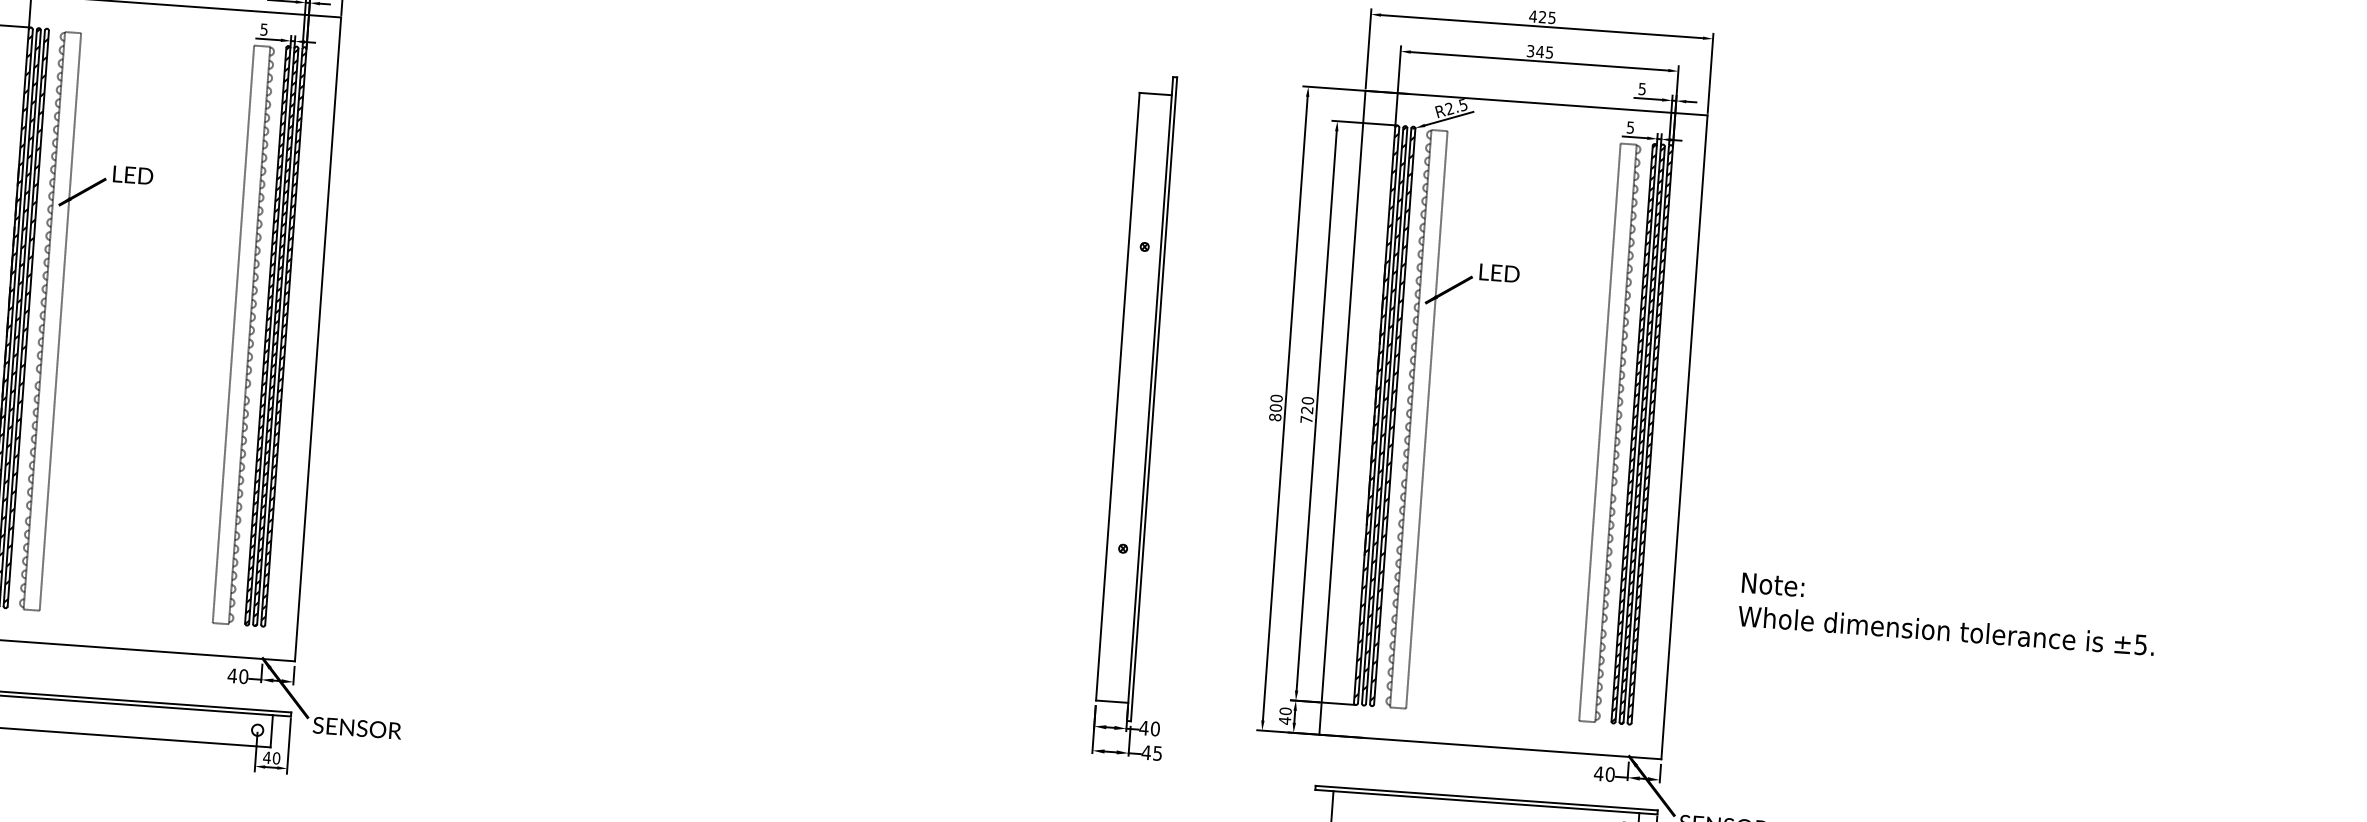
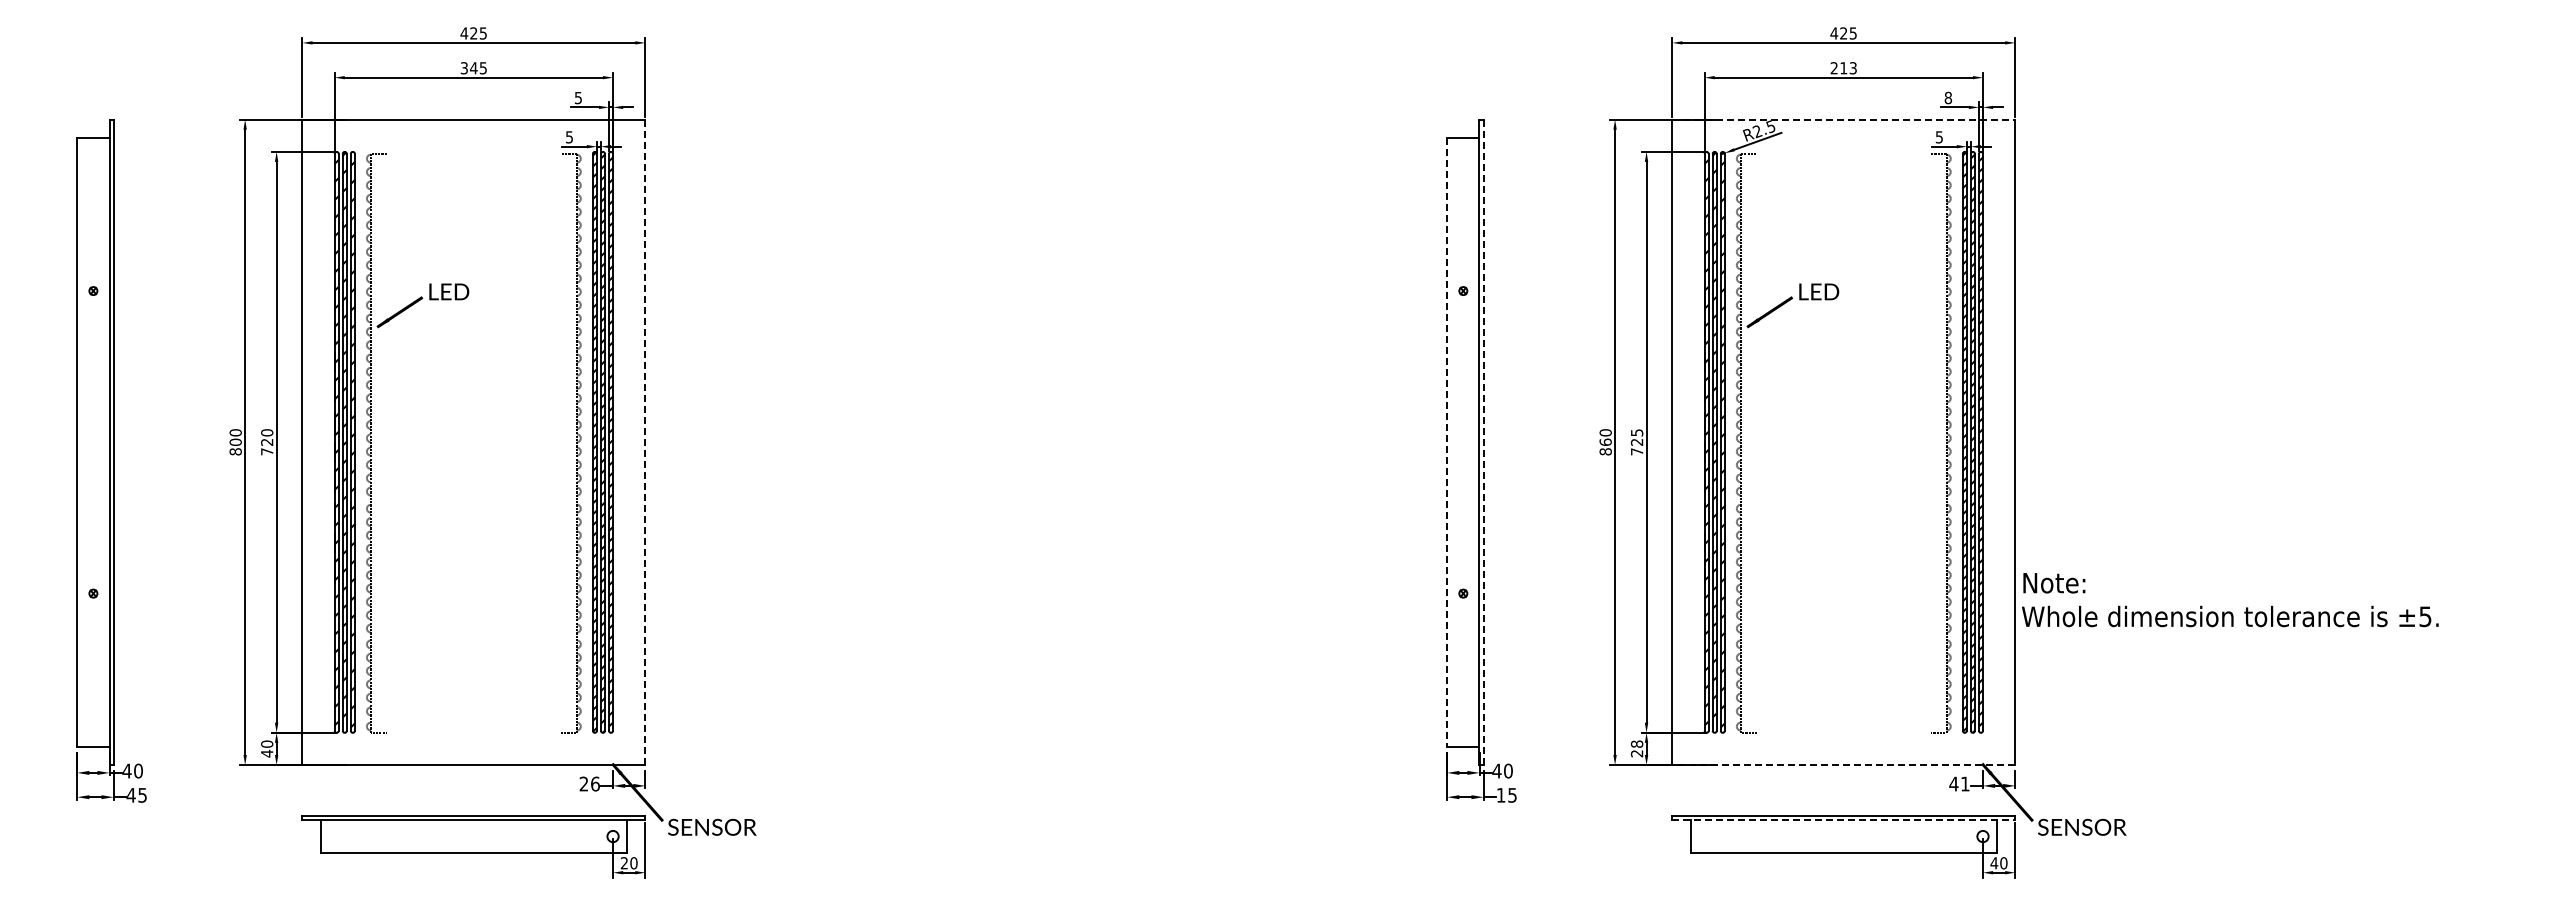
text: (1539, 52) -> (1843, 68), 345 -> 213
text: (1642, 88) -> (1948, 97), 5 -> 8
line: (1537, 103) -> (1844, 119), solid -> dashed
line: (60, 321) -> (387, 442), removed
line: (233, 333) -> (560, 442), removed
line: (318, 339) -> (645, 442), solid -> dashed
line: (1118, 396) -> (1447, 442), solid -> dashed
line: (1154, 399) -> (1483, 442), solid -> dashed
text: (1307, 400) -> (1636, 432), 720 -> 725
text: (1275, 407) -> (1605, 441), 800 -> 860
line: (1427, 419) -> (1757, 442), removed
line: (1599, 431) -> (1930, 442), removed
text: (1947, 614) -> (2230, 600), moved
text: (237, 675) -> (589, 783), 40 -> 26
text: (1284, 715) -> (1636, 748), 40 -> 28
line: (1490, 747) -> (1843, 765), solid -> dashed
text: (1145, 752) -> (1500, 795), 45 -> 15
text: (267, 757) -> (624, 863), 40 -> 20
text: (1610, 774) -> (1965, 783), 40 -> 41
line: (1487, 802) -> (1844, 820), solid -> dashed

